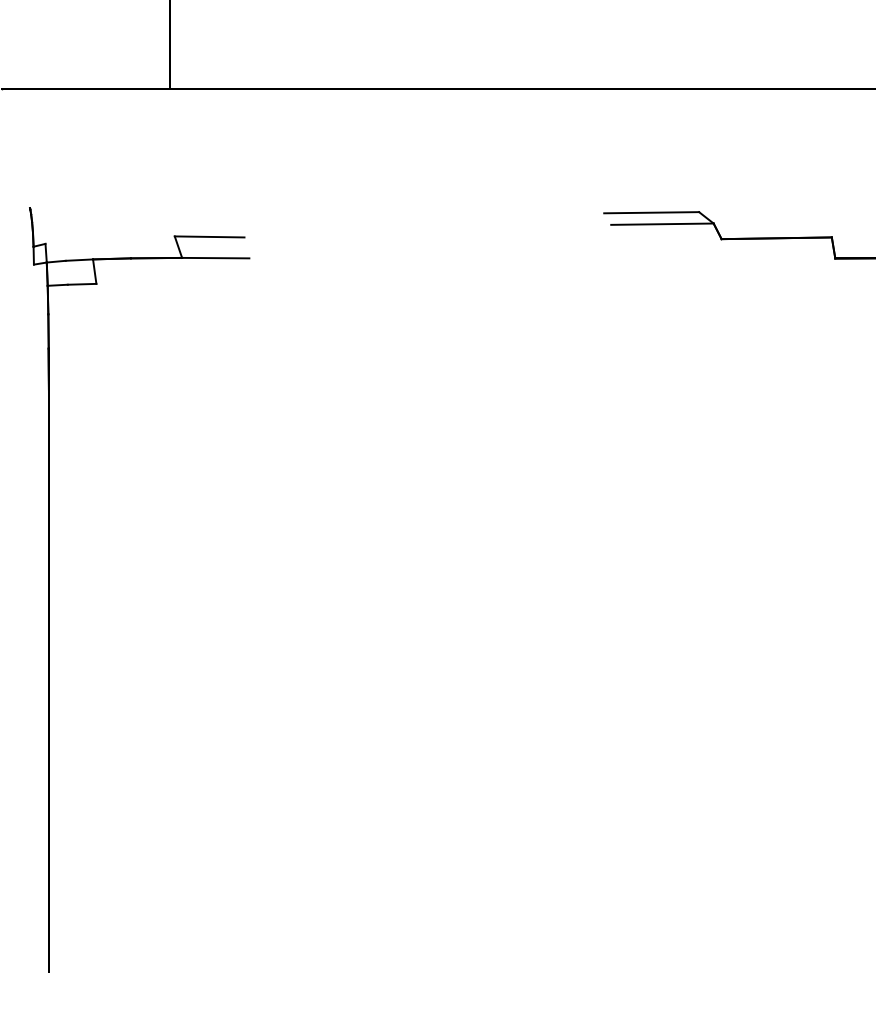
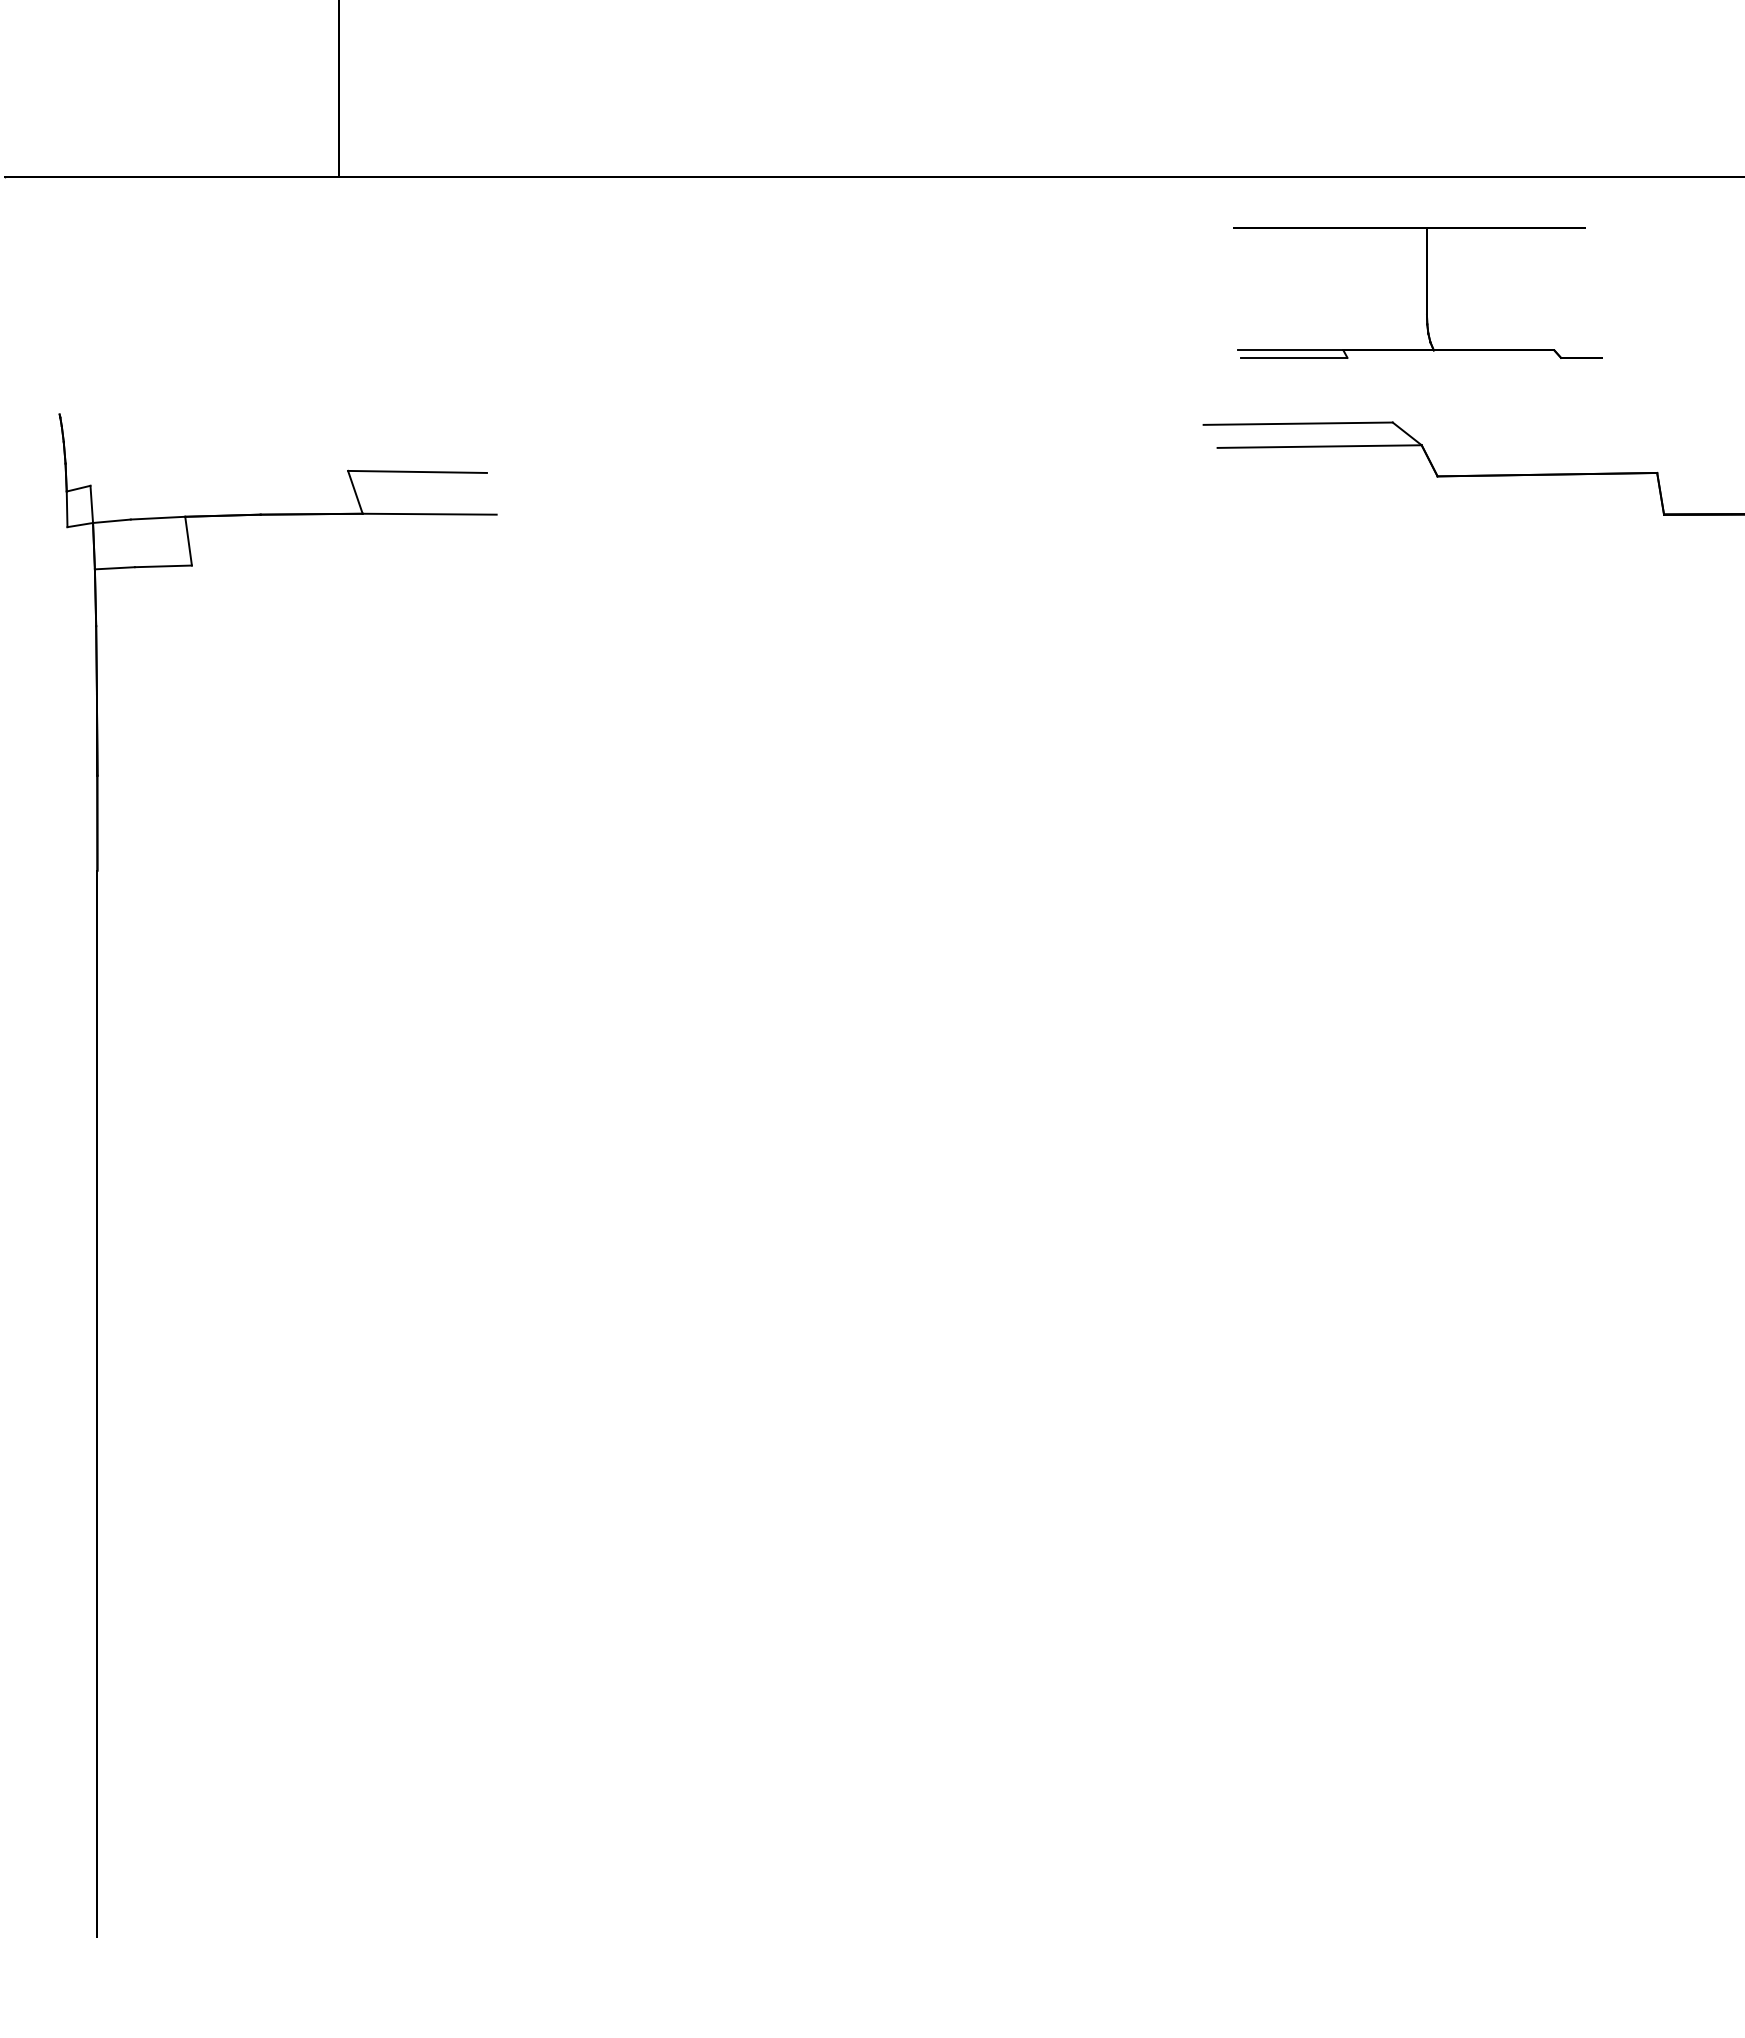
part: (711, 146) -> (1417, 291), added

